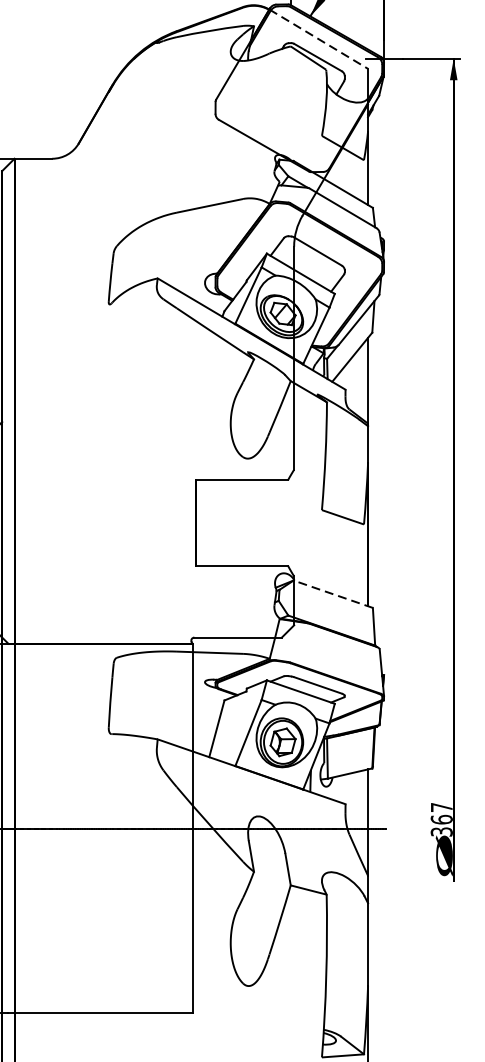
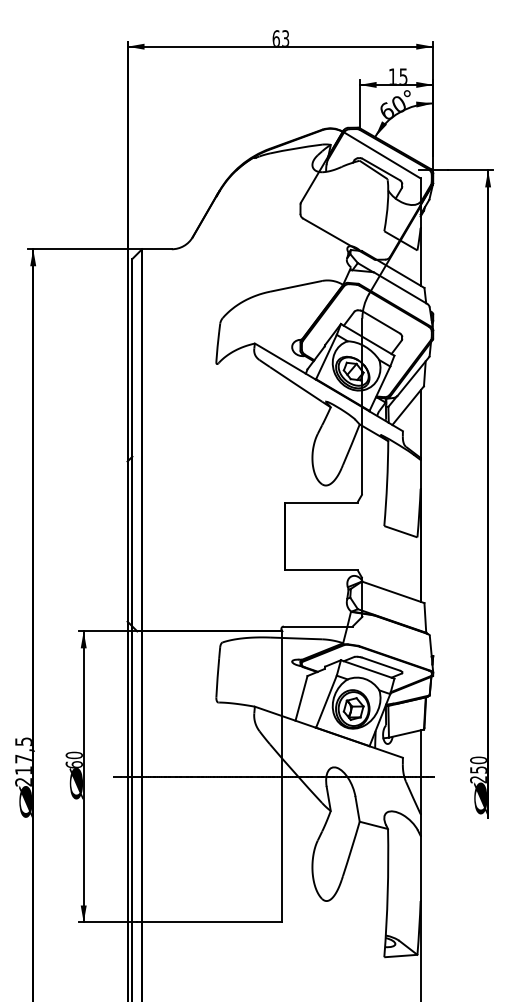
line: (319, 39) -> (382, 155), dashed -> solid
line: (332, 594) -> (392, 592), dashed -> solid
text: (441, 819) -> (478, 769), 367 -> 250

